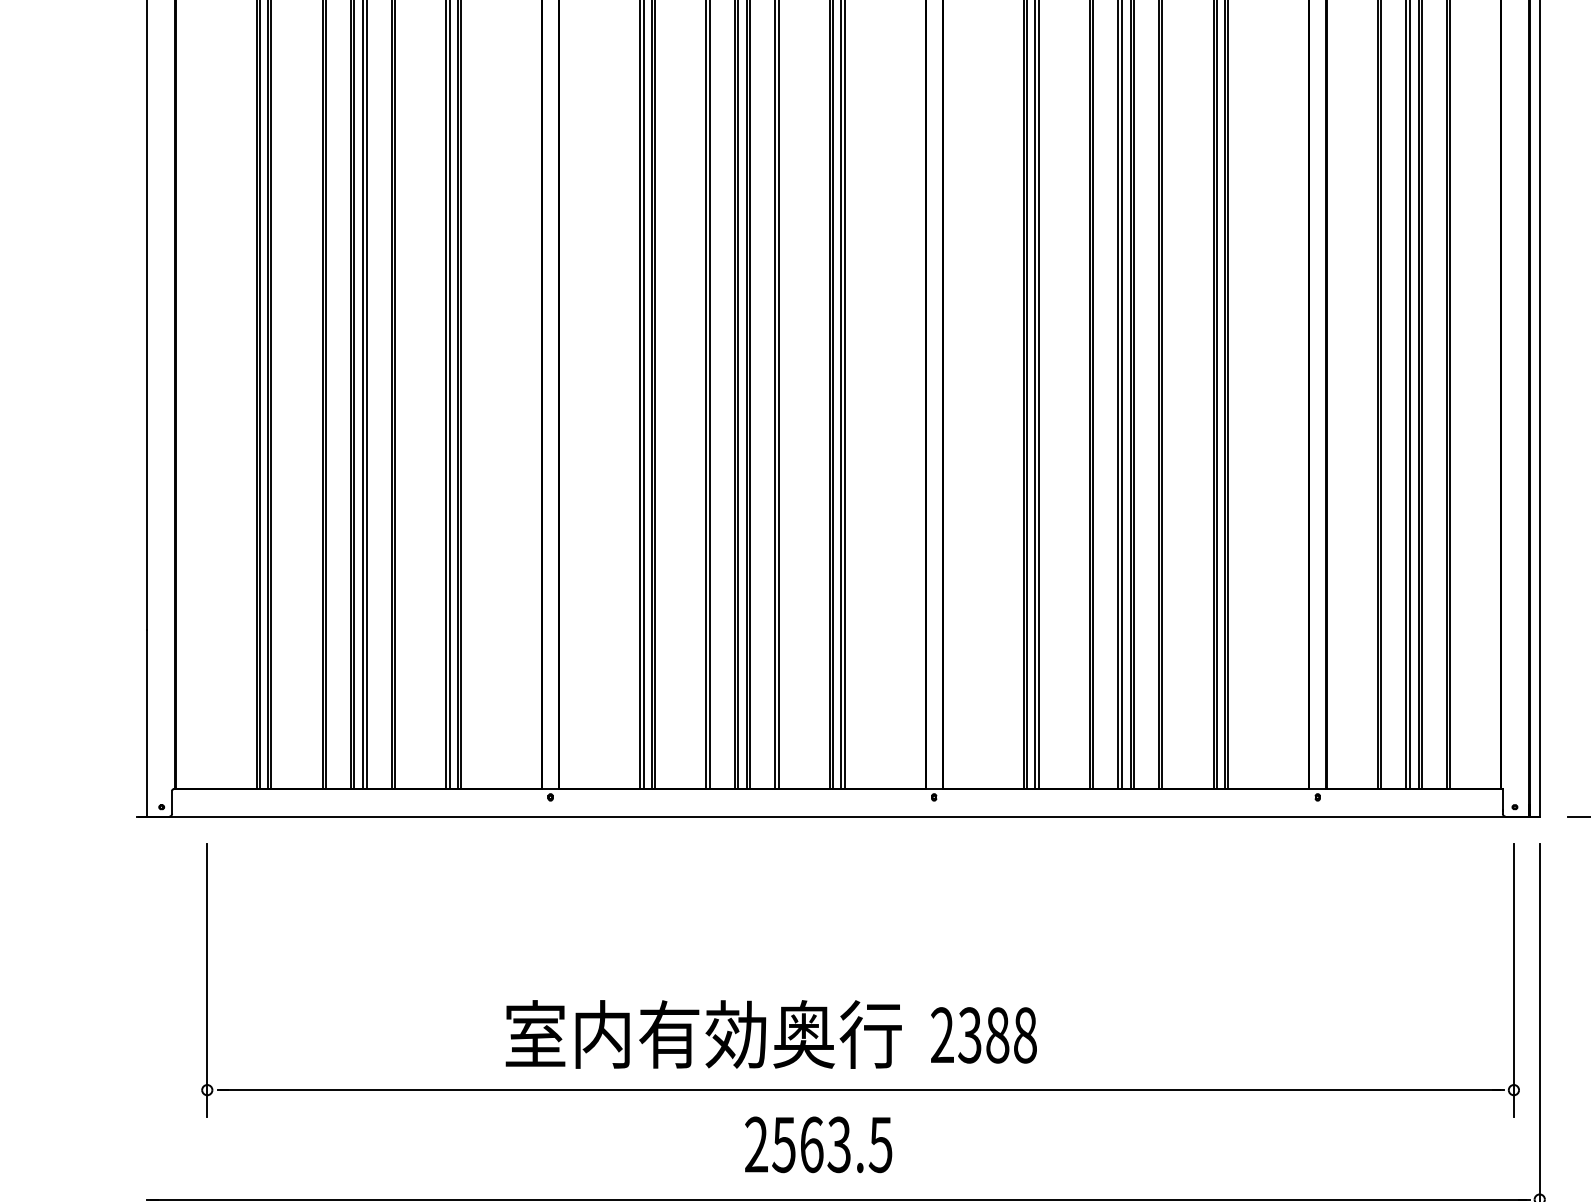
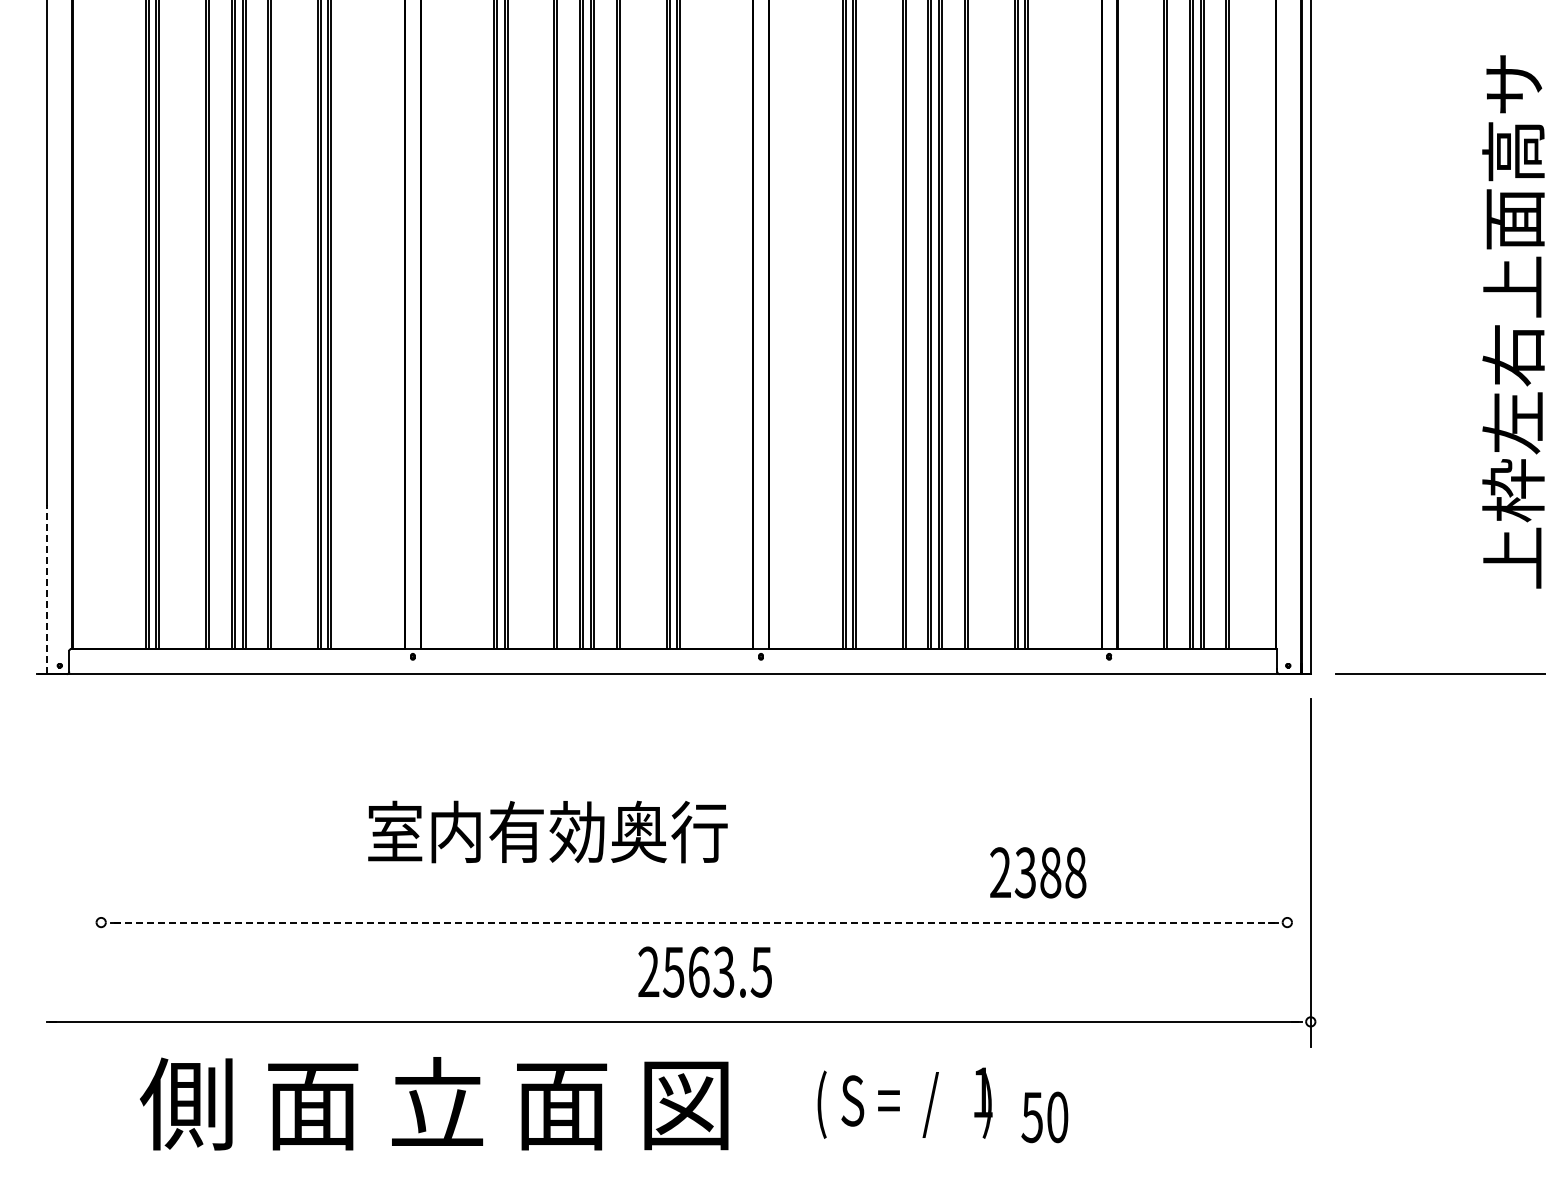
line: (147, 723) -> (46, 589), solid -> dashed
line: (207, 981) -> (101, 823), removed
line: (1514, 981) -> (1287, 823), removed
text: (703, 1033) -> (547, 831), moved
text: (984, 1035) -> (1038, 872), moved
line: (860, 1090) -> (694, 922), solid -> dashed
text: (817, 1144) -> (704, 971), moved

